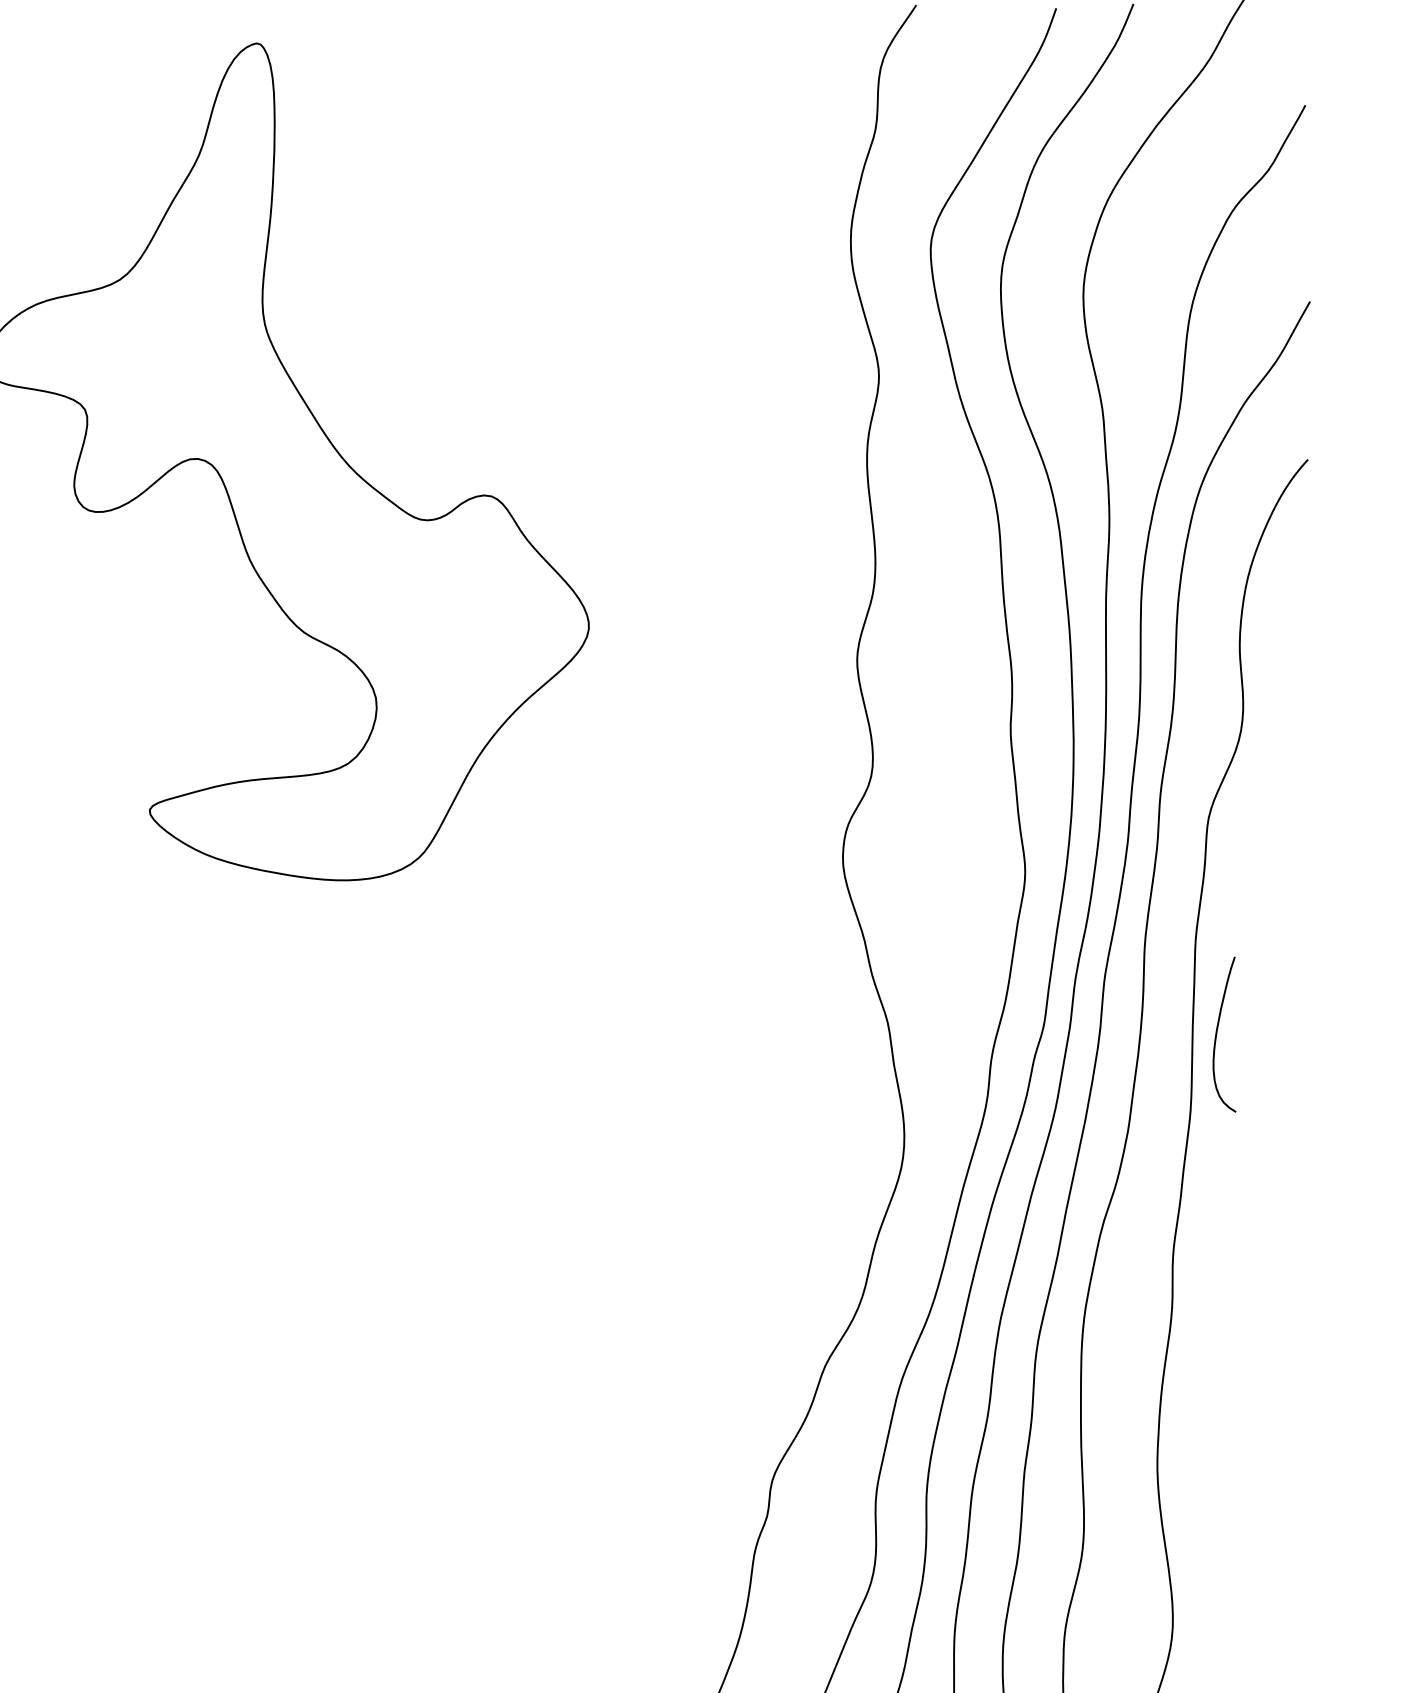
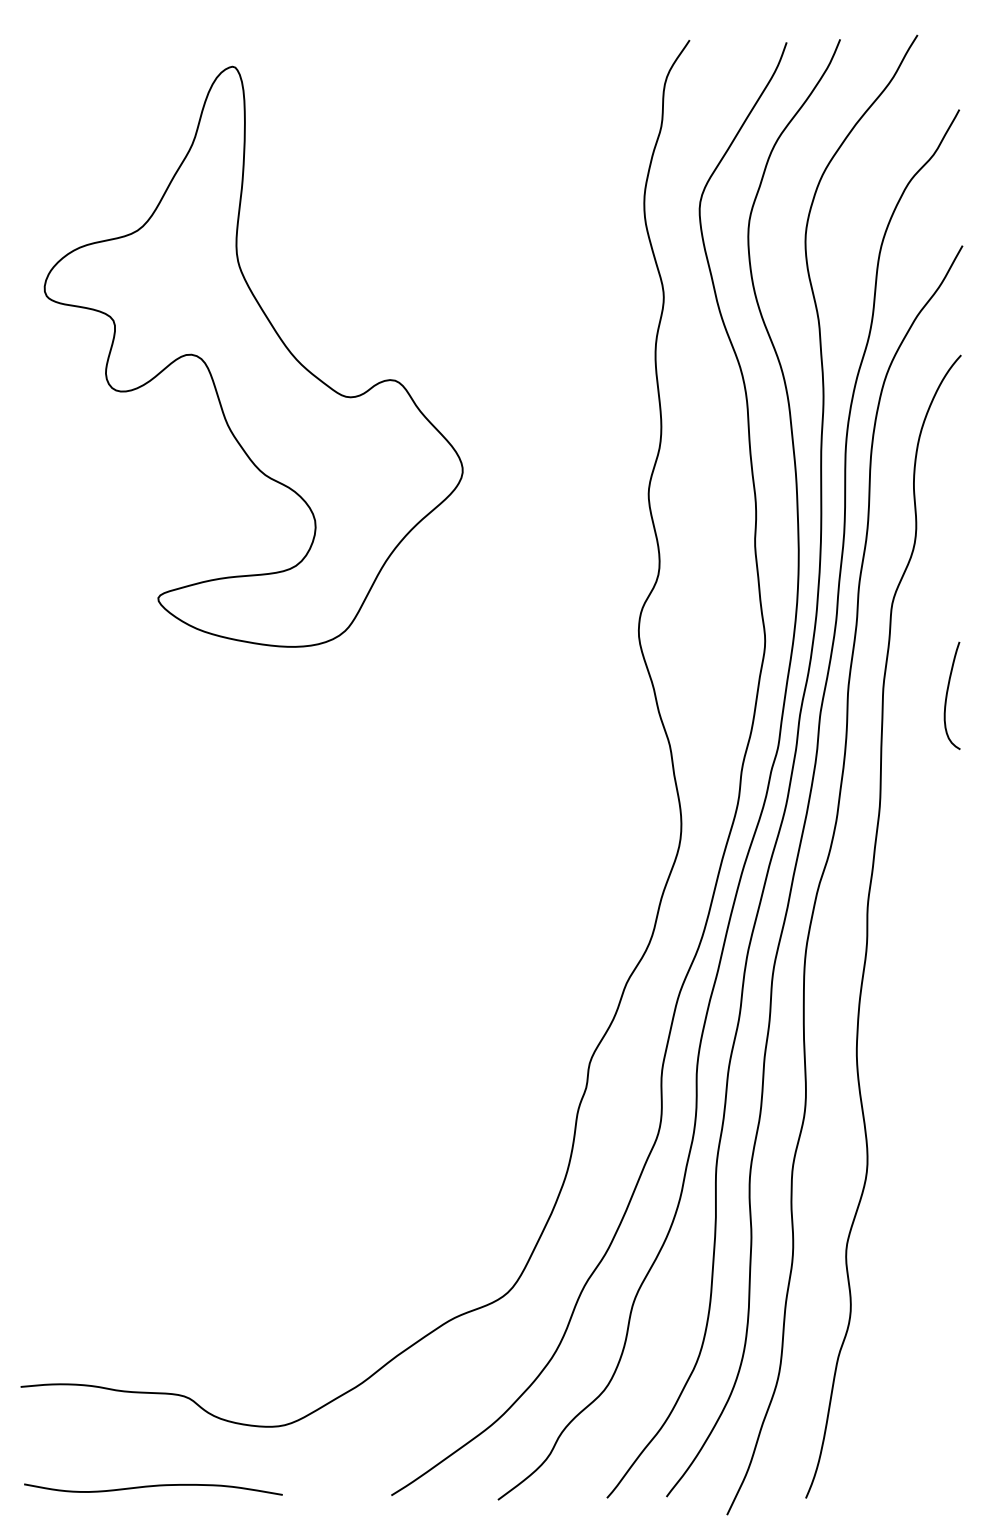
curve: (1217, 1034) -> (947, 695), moved

